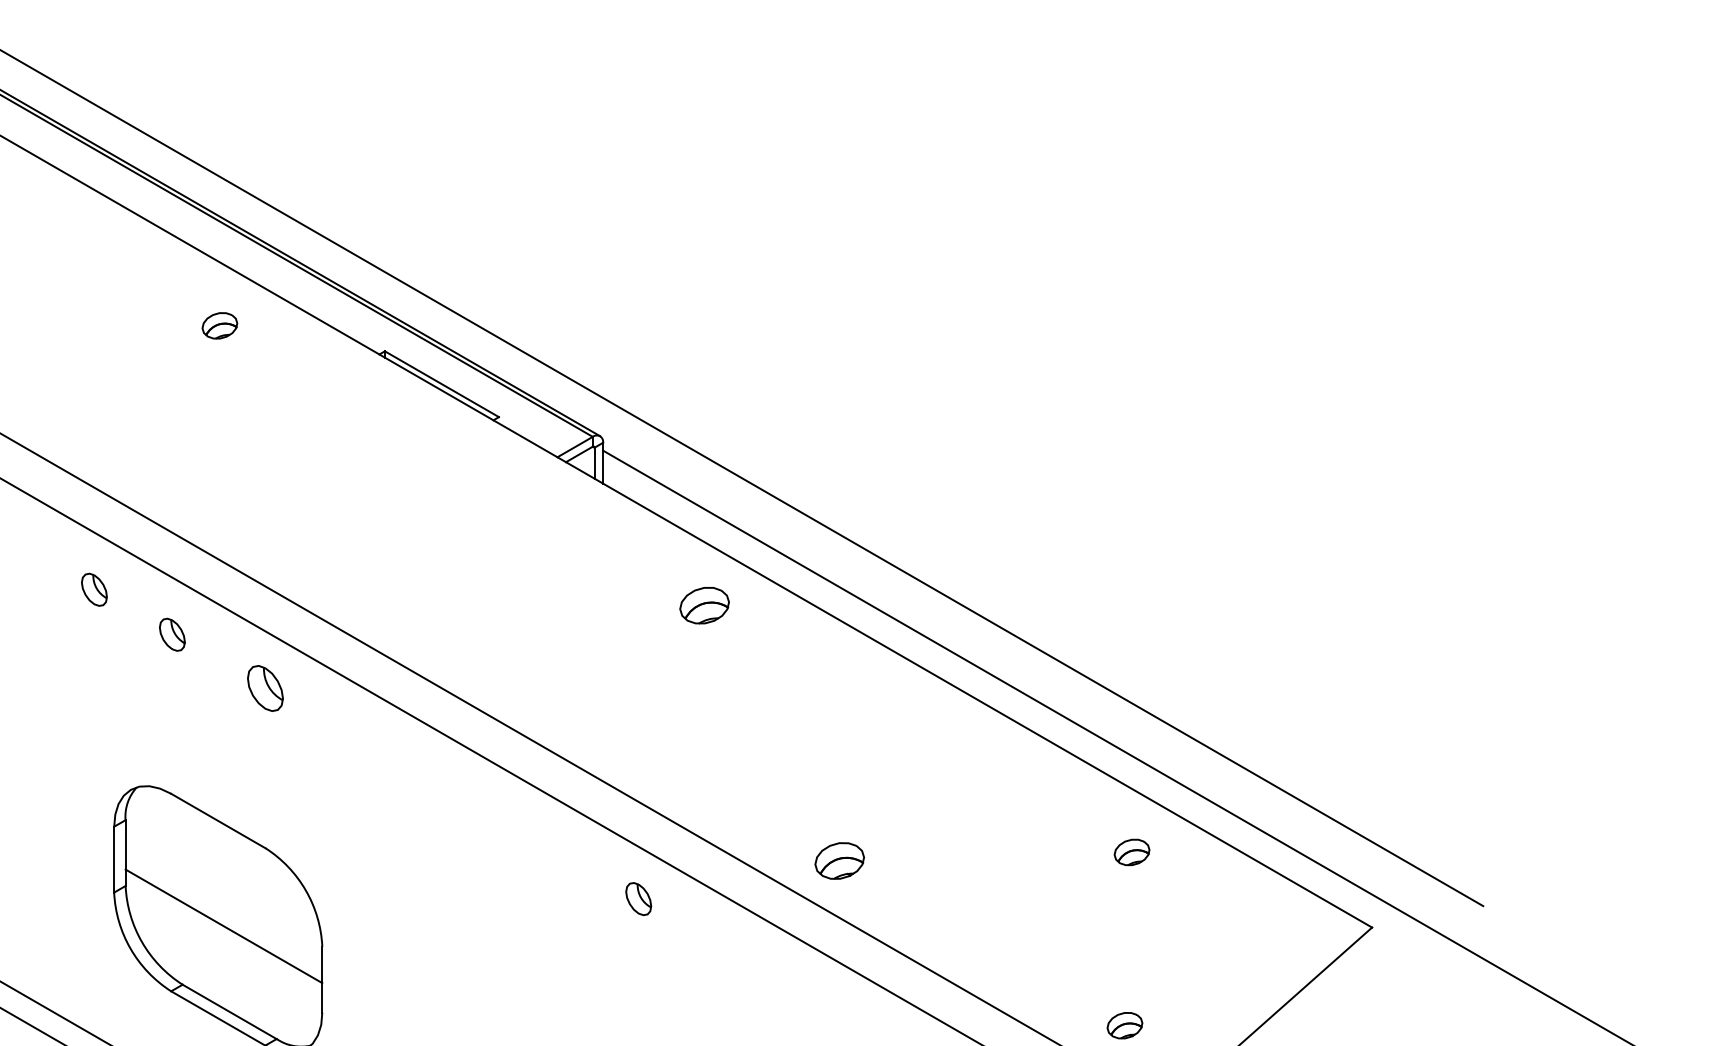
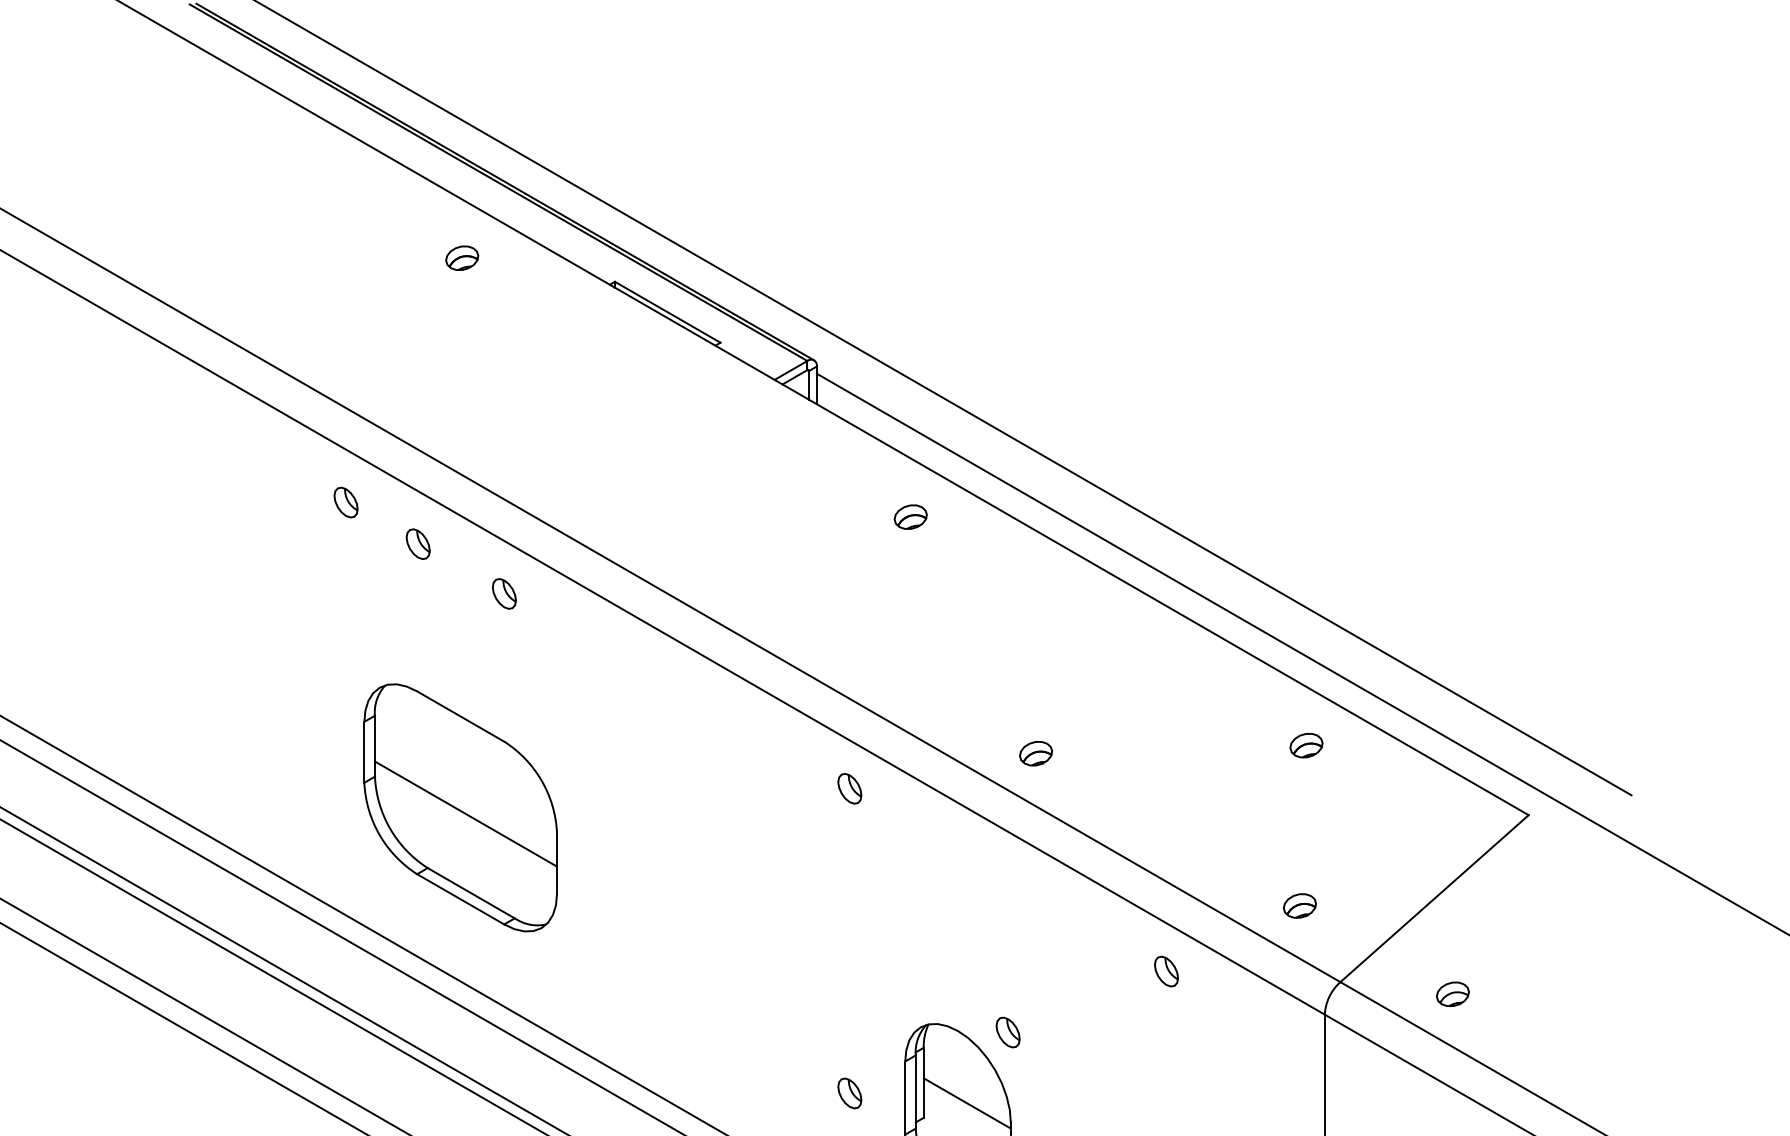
part: (704, 604) -> (910, 516), size x0.71
part: (265, 688) -> (504, 593), size x0.71
part: (840, 860) -> (1036, 753), size x0.71

